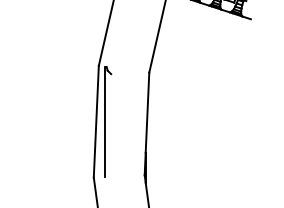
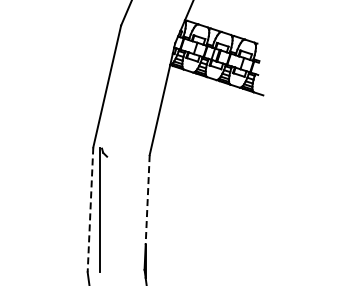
line: (147, 112) -> (147, 199), solid -> dashed
line: (96, 121) -> (90, 209), solid -> dashed

